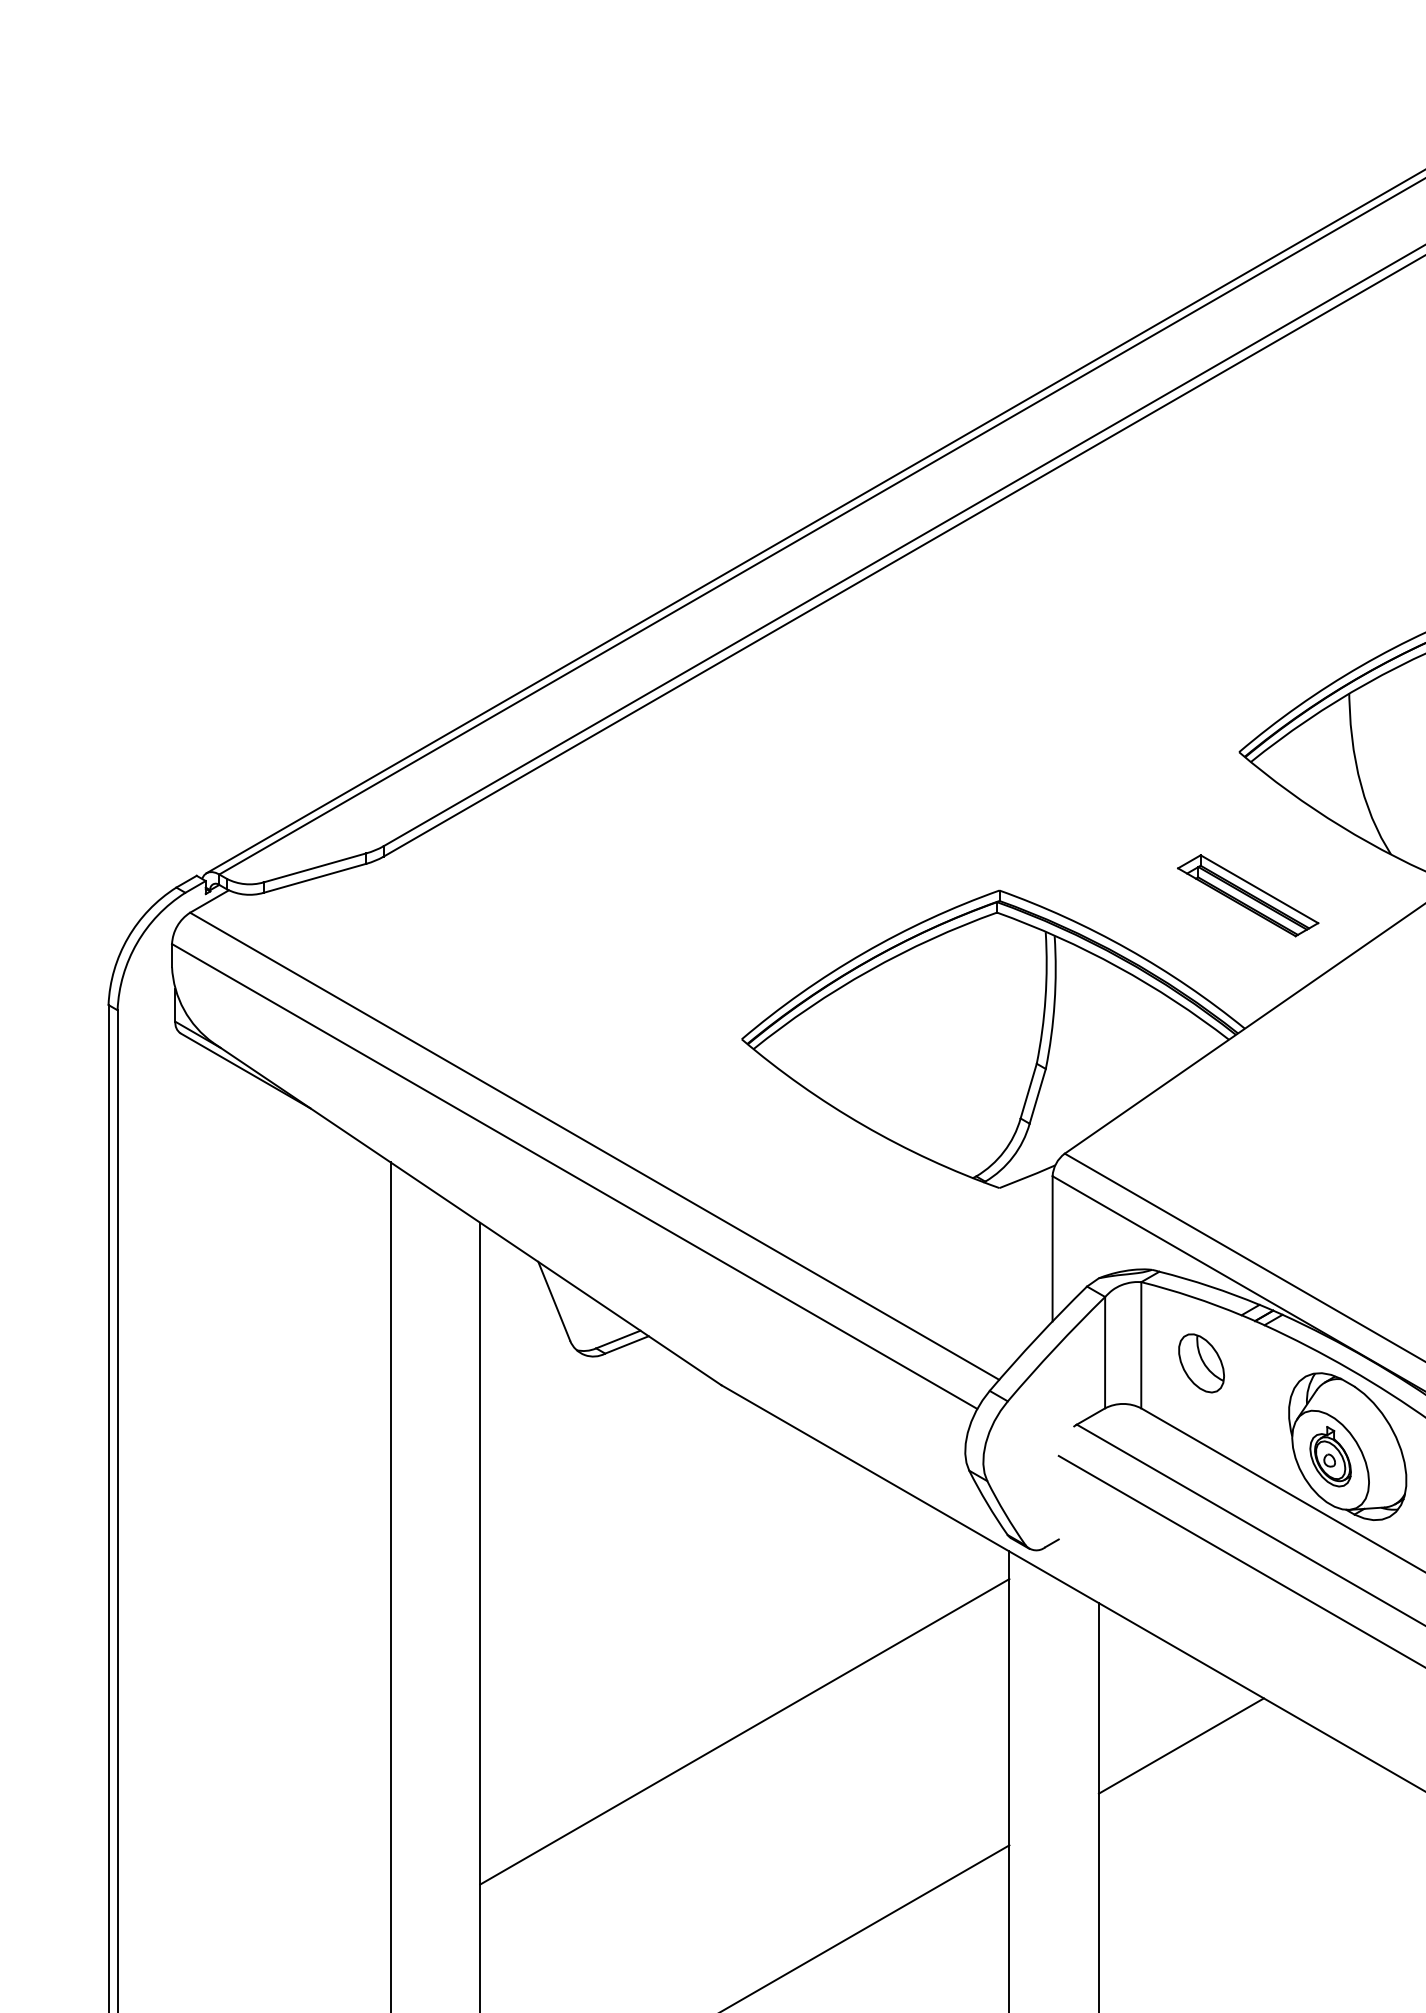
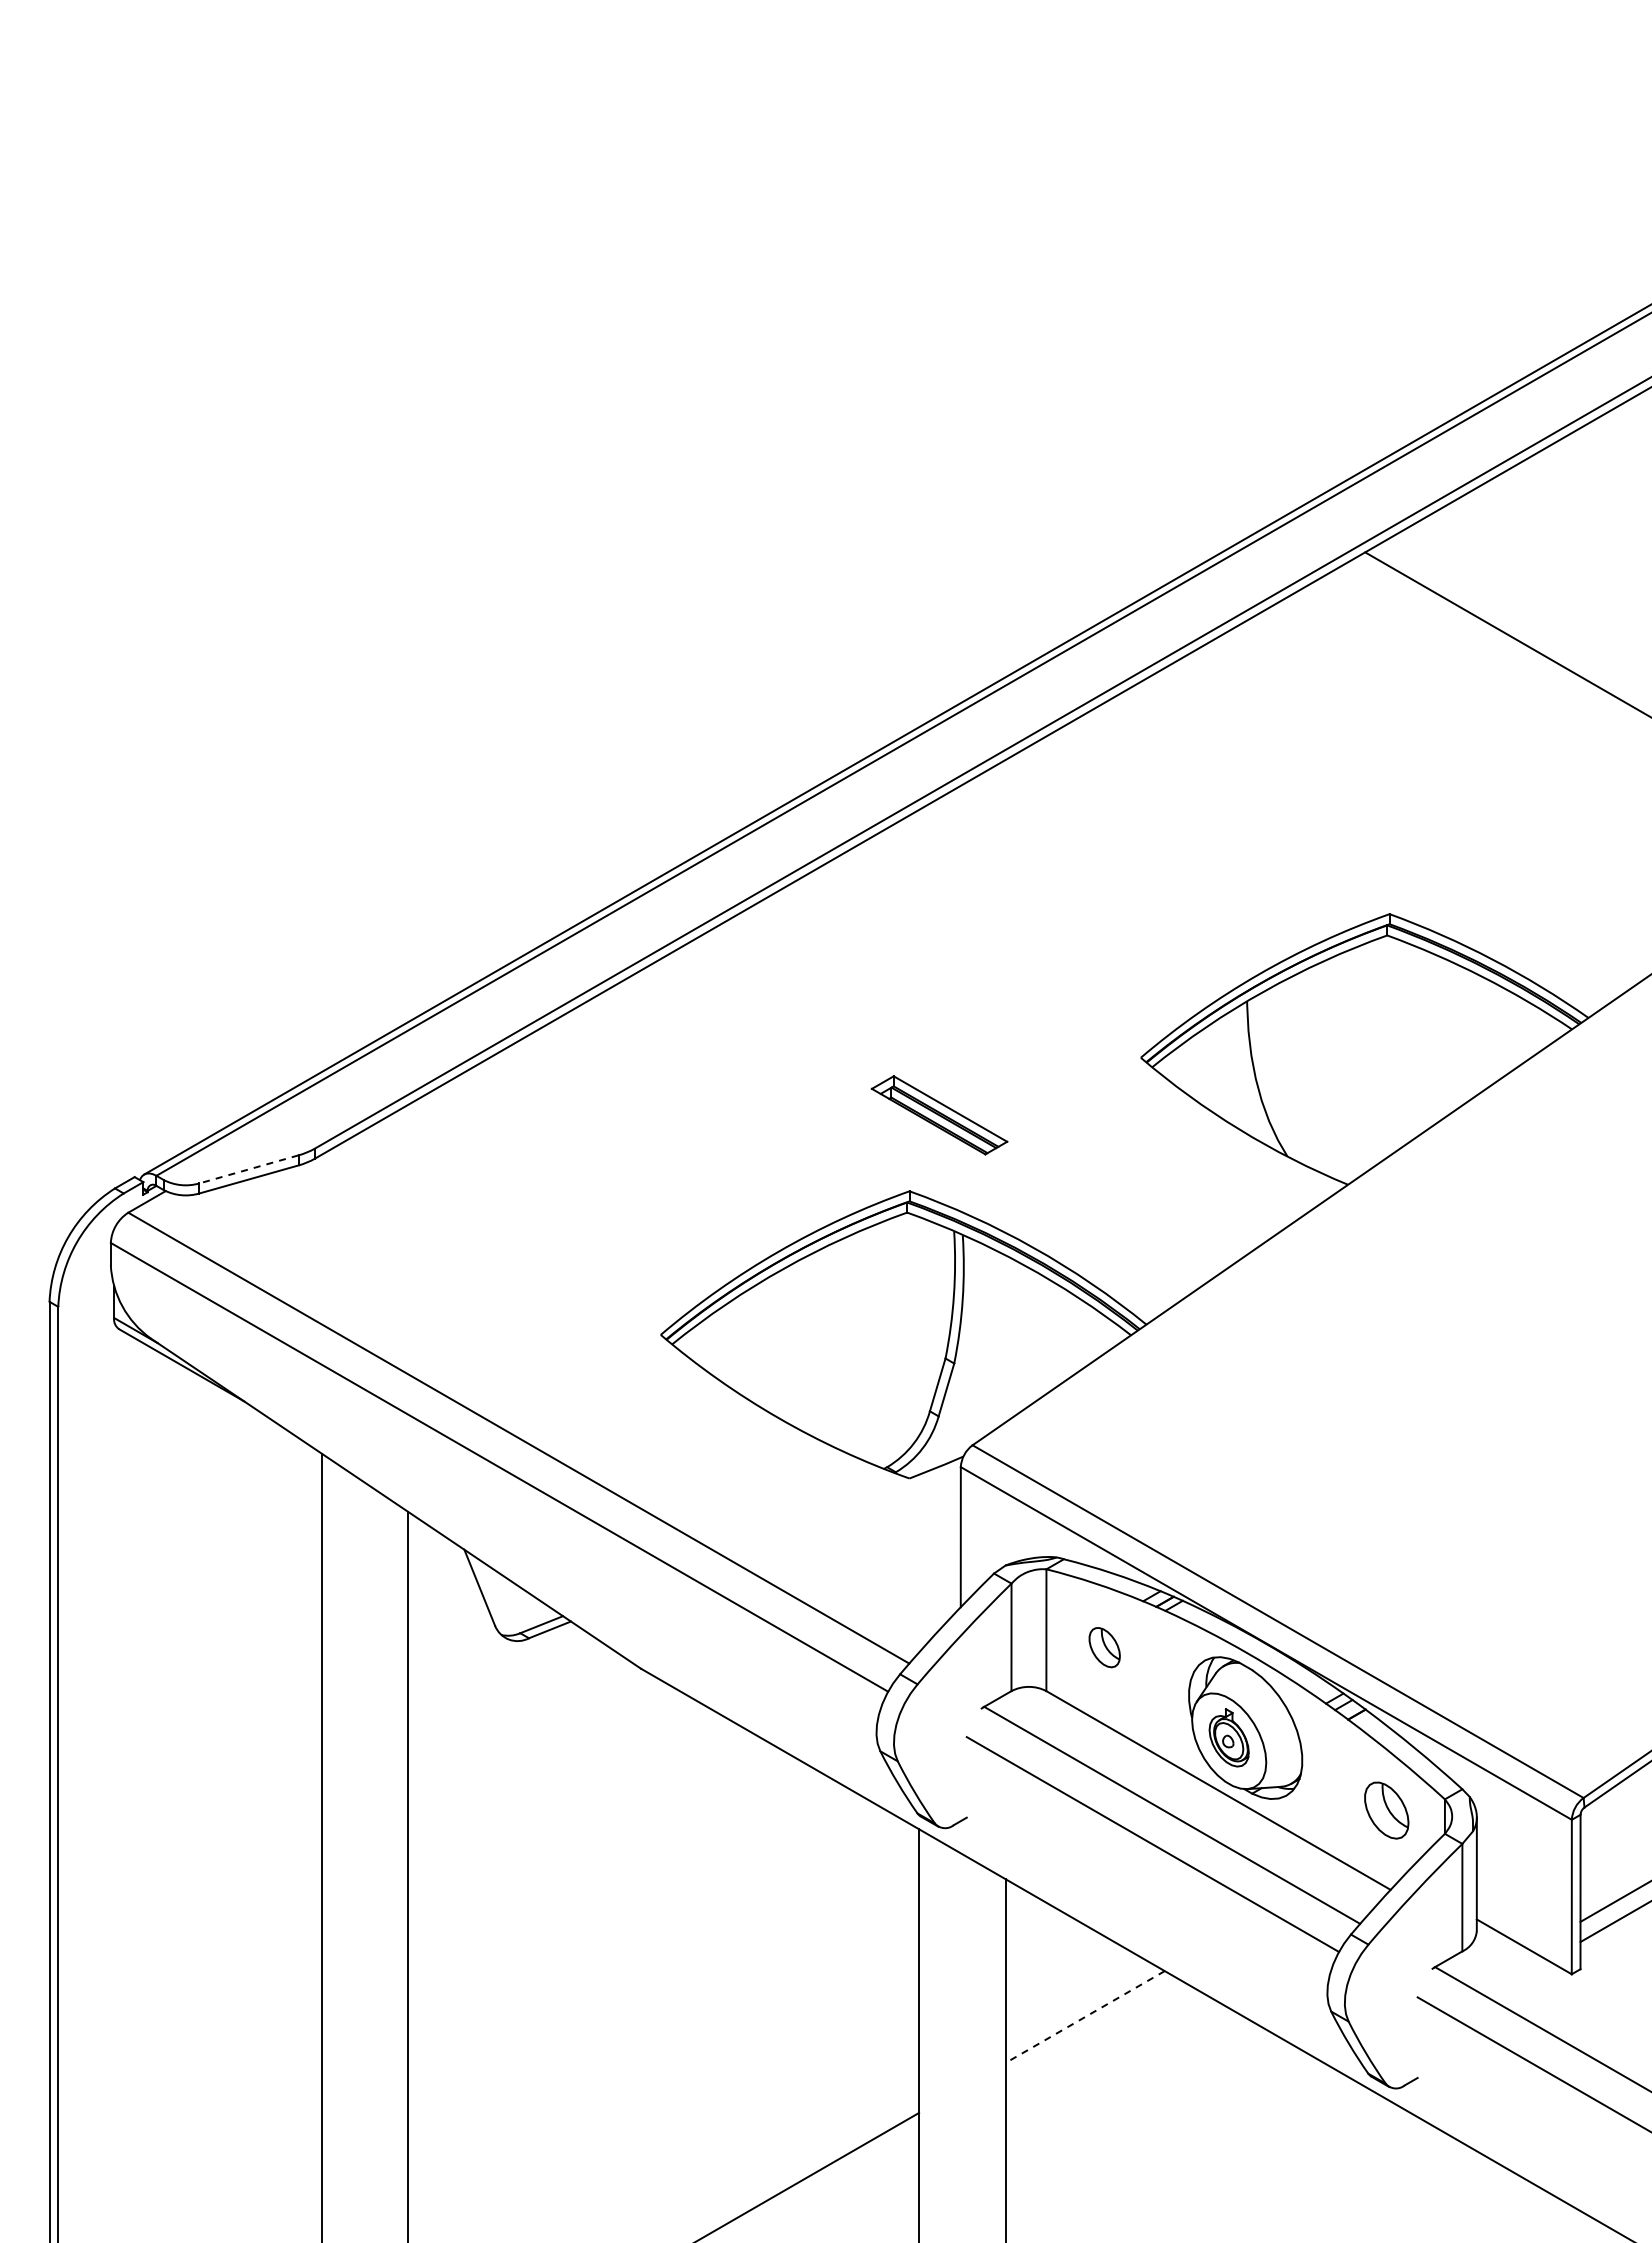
line: (314, 867) -> (248, 1169), solid -> dashed
part: (1248, 895) -> (939, 1115), moved
part: (1201, 1363) -> (1104, 1647), size x0.7
line: (744, 1730) -> (663, 2002), removed
line: (1181, 1746) -> (1085, 2017), solid -> dashed

